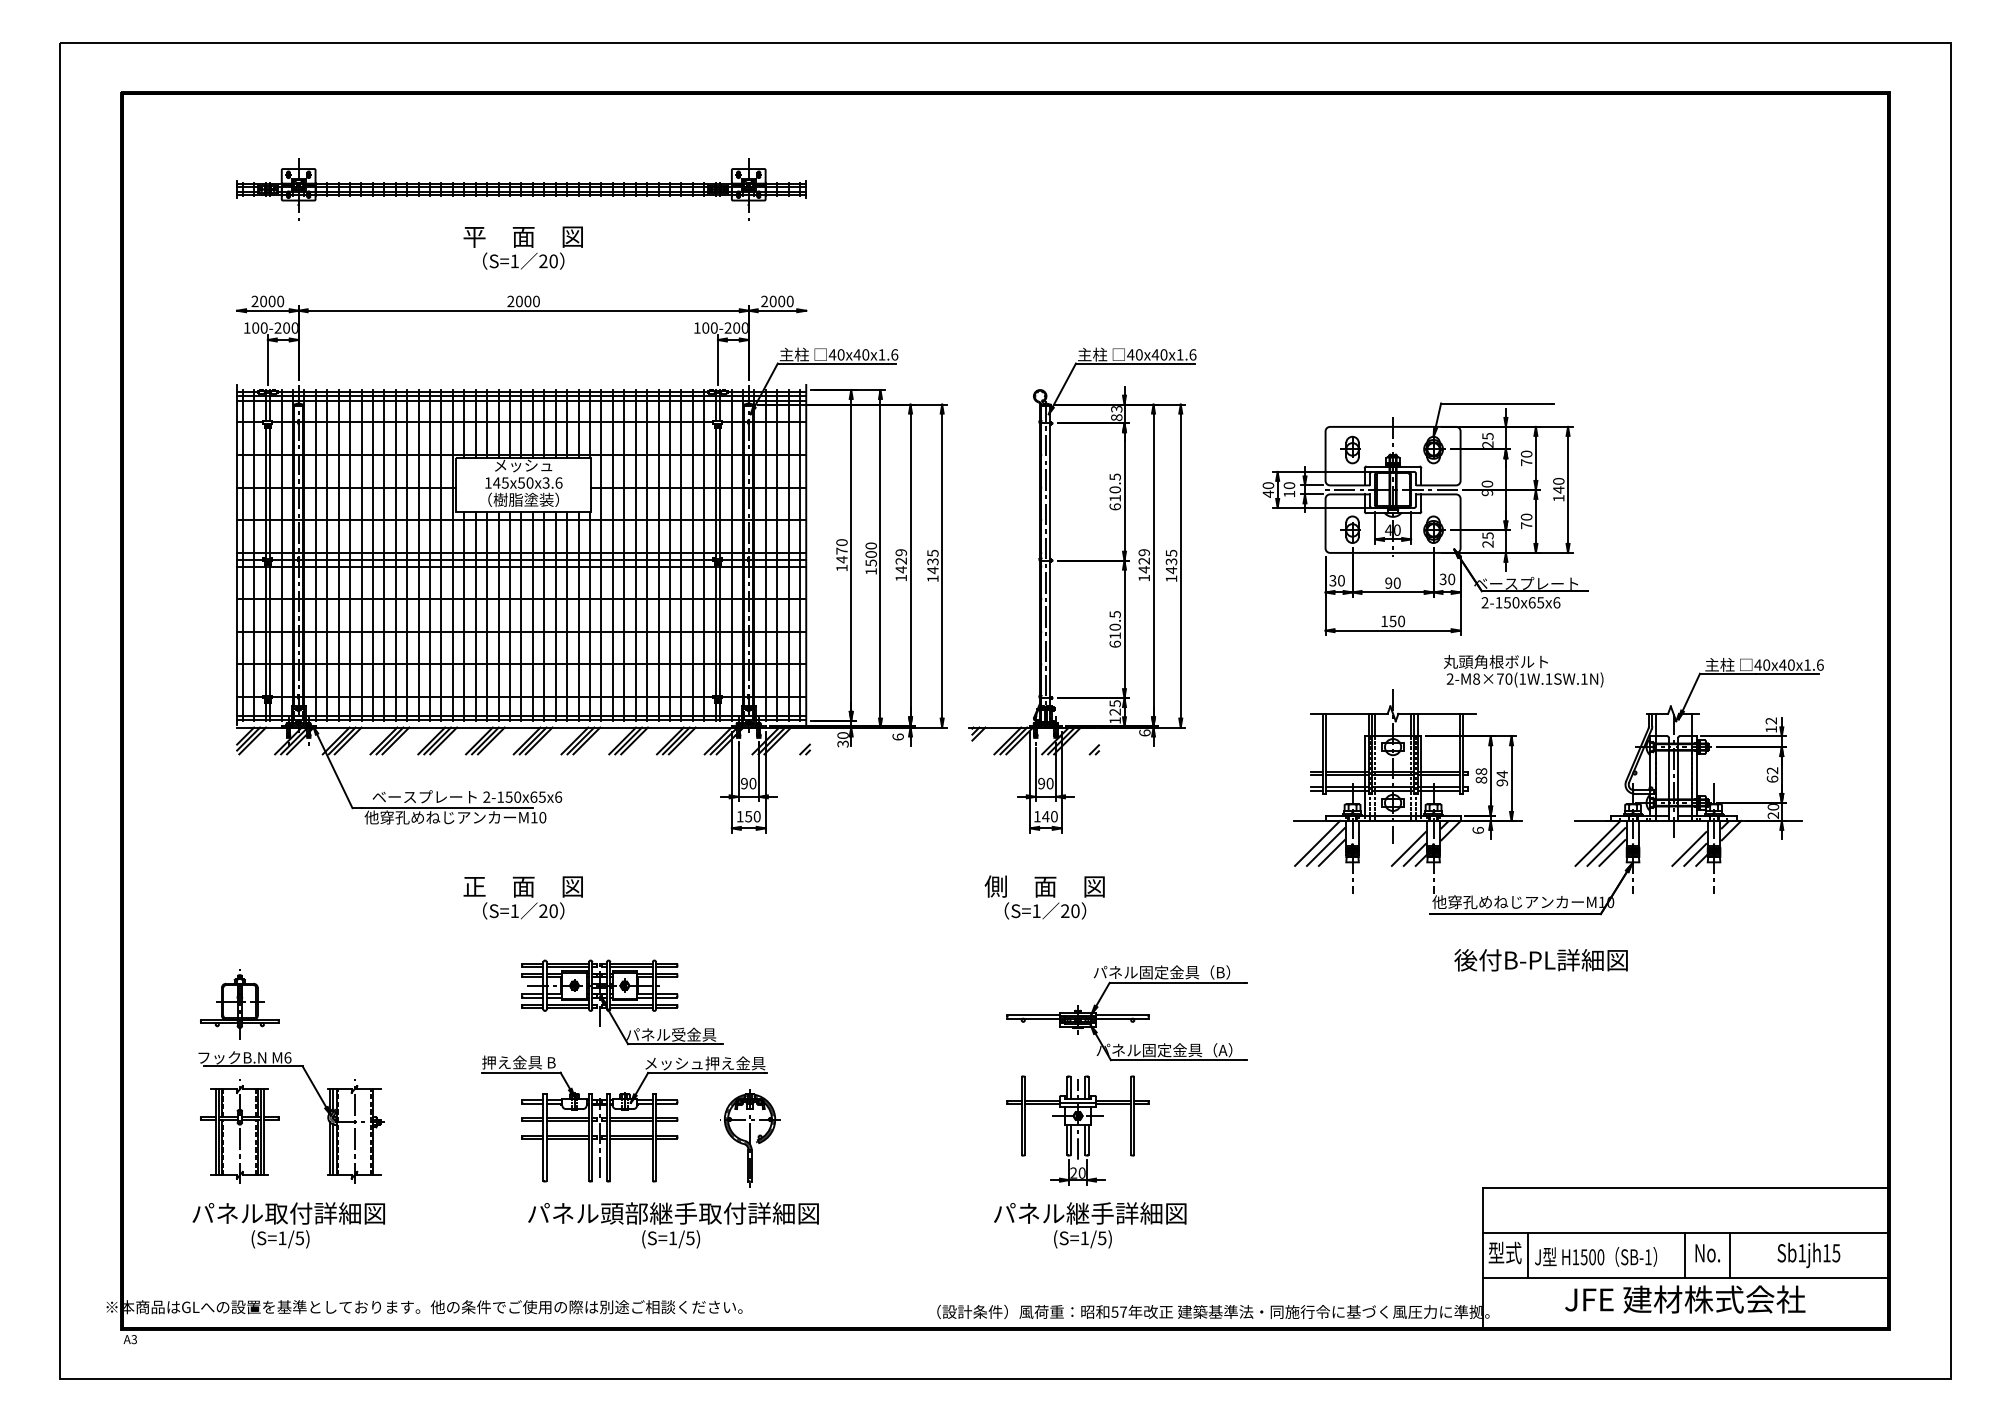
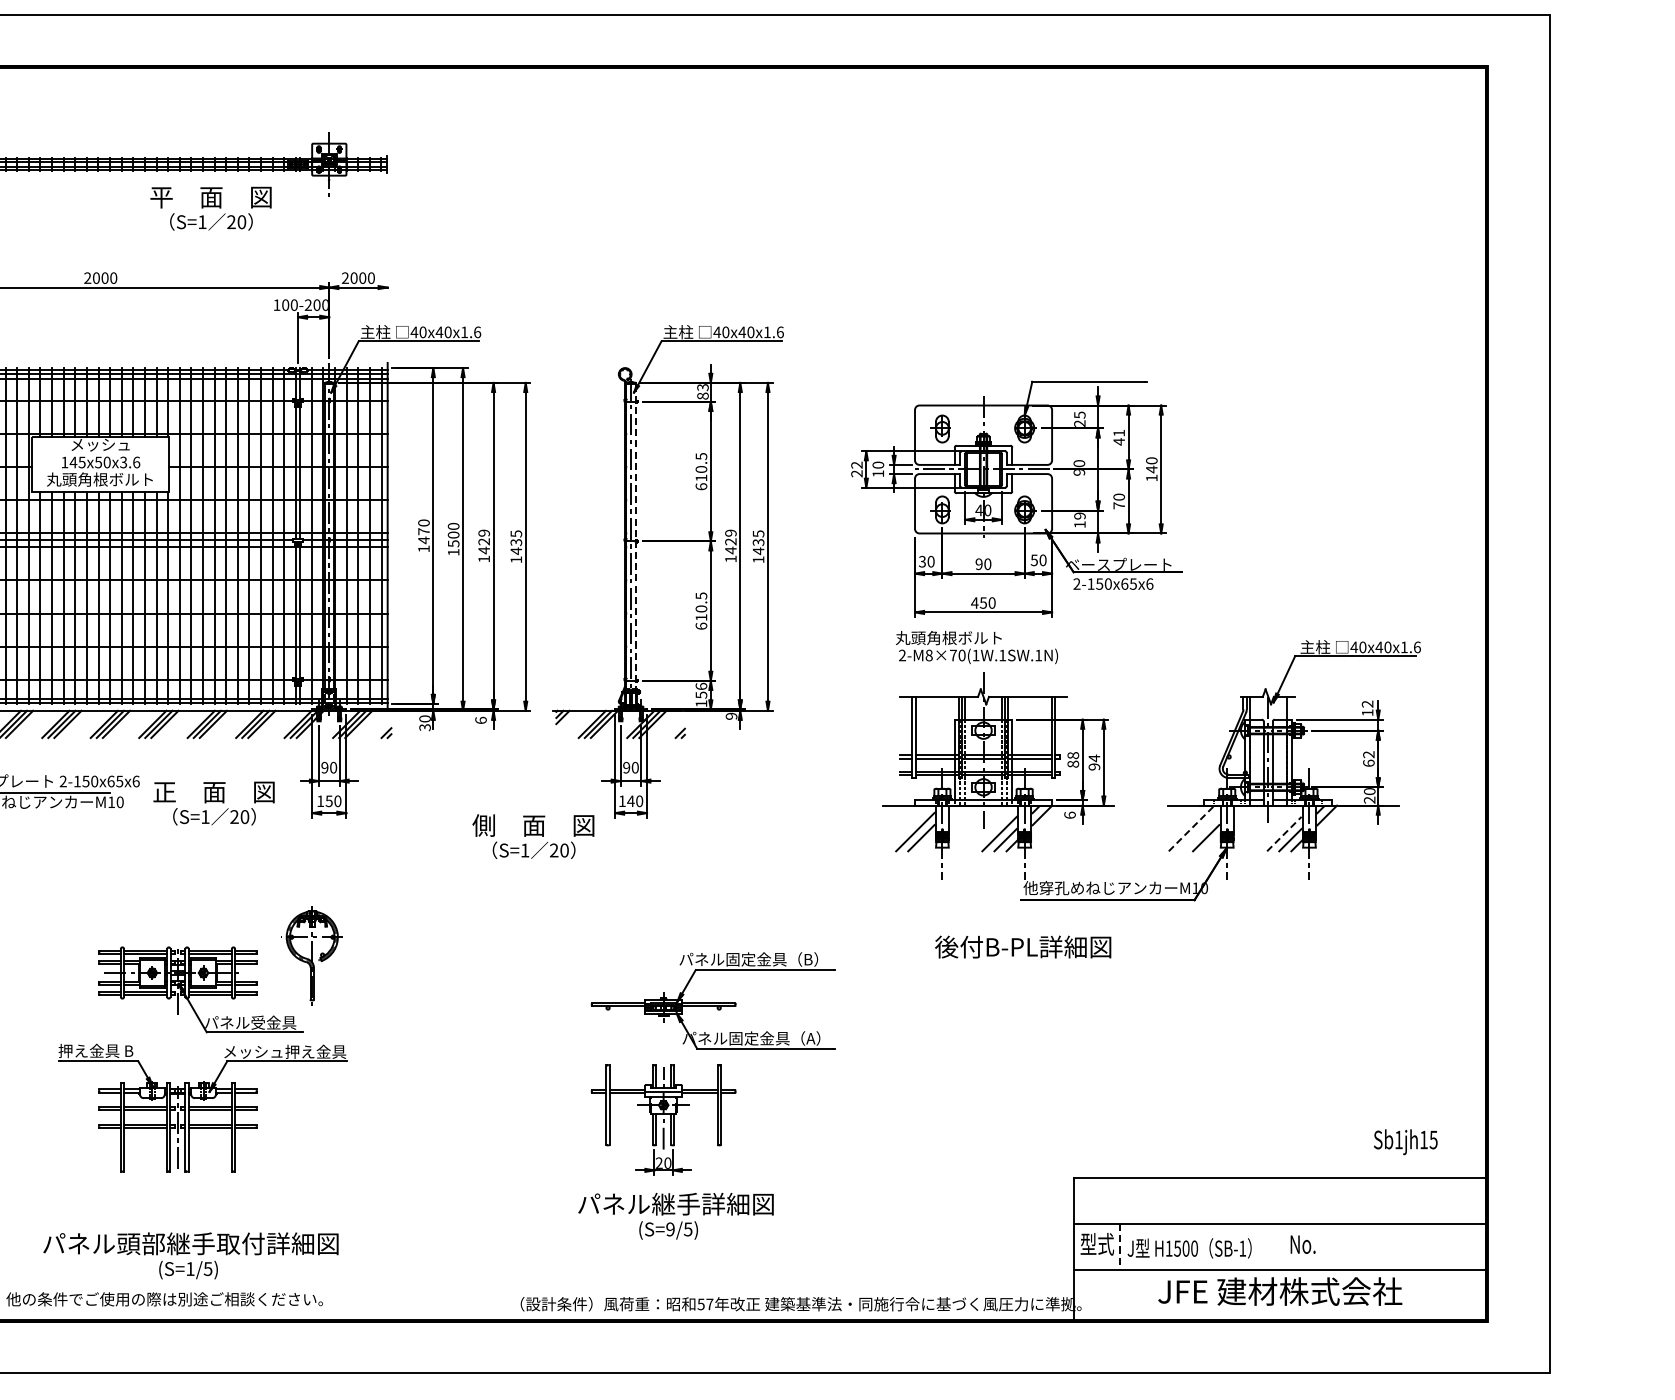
text: (522, 247) -> (210, 208), moved
text: (1526, 458) -> (1119, 437), 70 -> 41
text: (1268, 490) -> (857, 470), 40 -> 22
text: (522, 499) -> (99, 479), （樹脂塗装） -> 丸頭角根ボルト
text: (1487, 539) -> (1079, 519), 25 -> 19
line: (1050, 556) -> (635, 537), solid -> dashed
text: (1443, 578) -> (1034, 559), 30 -> 50
text: (1384, 620) -> (974, 602), 150 -> 450
text: (1523, 670) -> (976, 646), moved
text: (1114, 707) -> (700, 690), 125 -> 156
text: (1144, 732) -> (731, 715), 6 -> 9
line: (1317, 842) -> (906, 827), removed
line: (1598, 843) -> (1192, 828), solid -> dashed
line: (1606, 846) -> (1200, 831), removed
line: (1689, 848) -> (1284, 833), solid -> dashed
text: (522, 897) -> (213, 803), moved
text: (1044, 897) -> (533, 836), moved
text: (1540, 960) -> (1022, 947), moved
part: (750, 1138) -> (312, 956), moved
text: (673, 1225) -> (190, 1256), moved
text: (1084, 1238) -> (670, 1229), (S=1/5) -> (S=9/5)
line: (1527, 1255) -> (1120, 1246), solid -> dashed
line: (1685, 1255) -> (1280, 1246), removed
line: (1730, 1255) -> (1326, 1246), removed
text: (1808, 1255) -> (1405, 1142), moved

